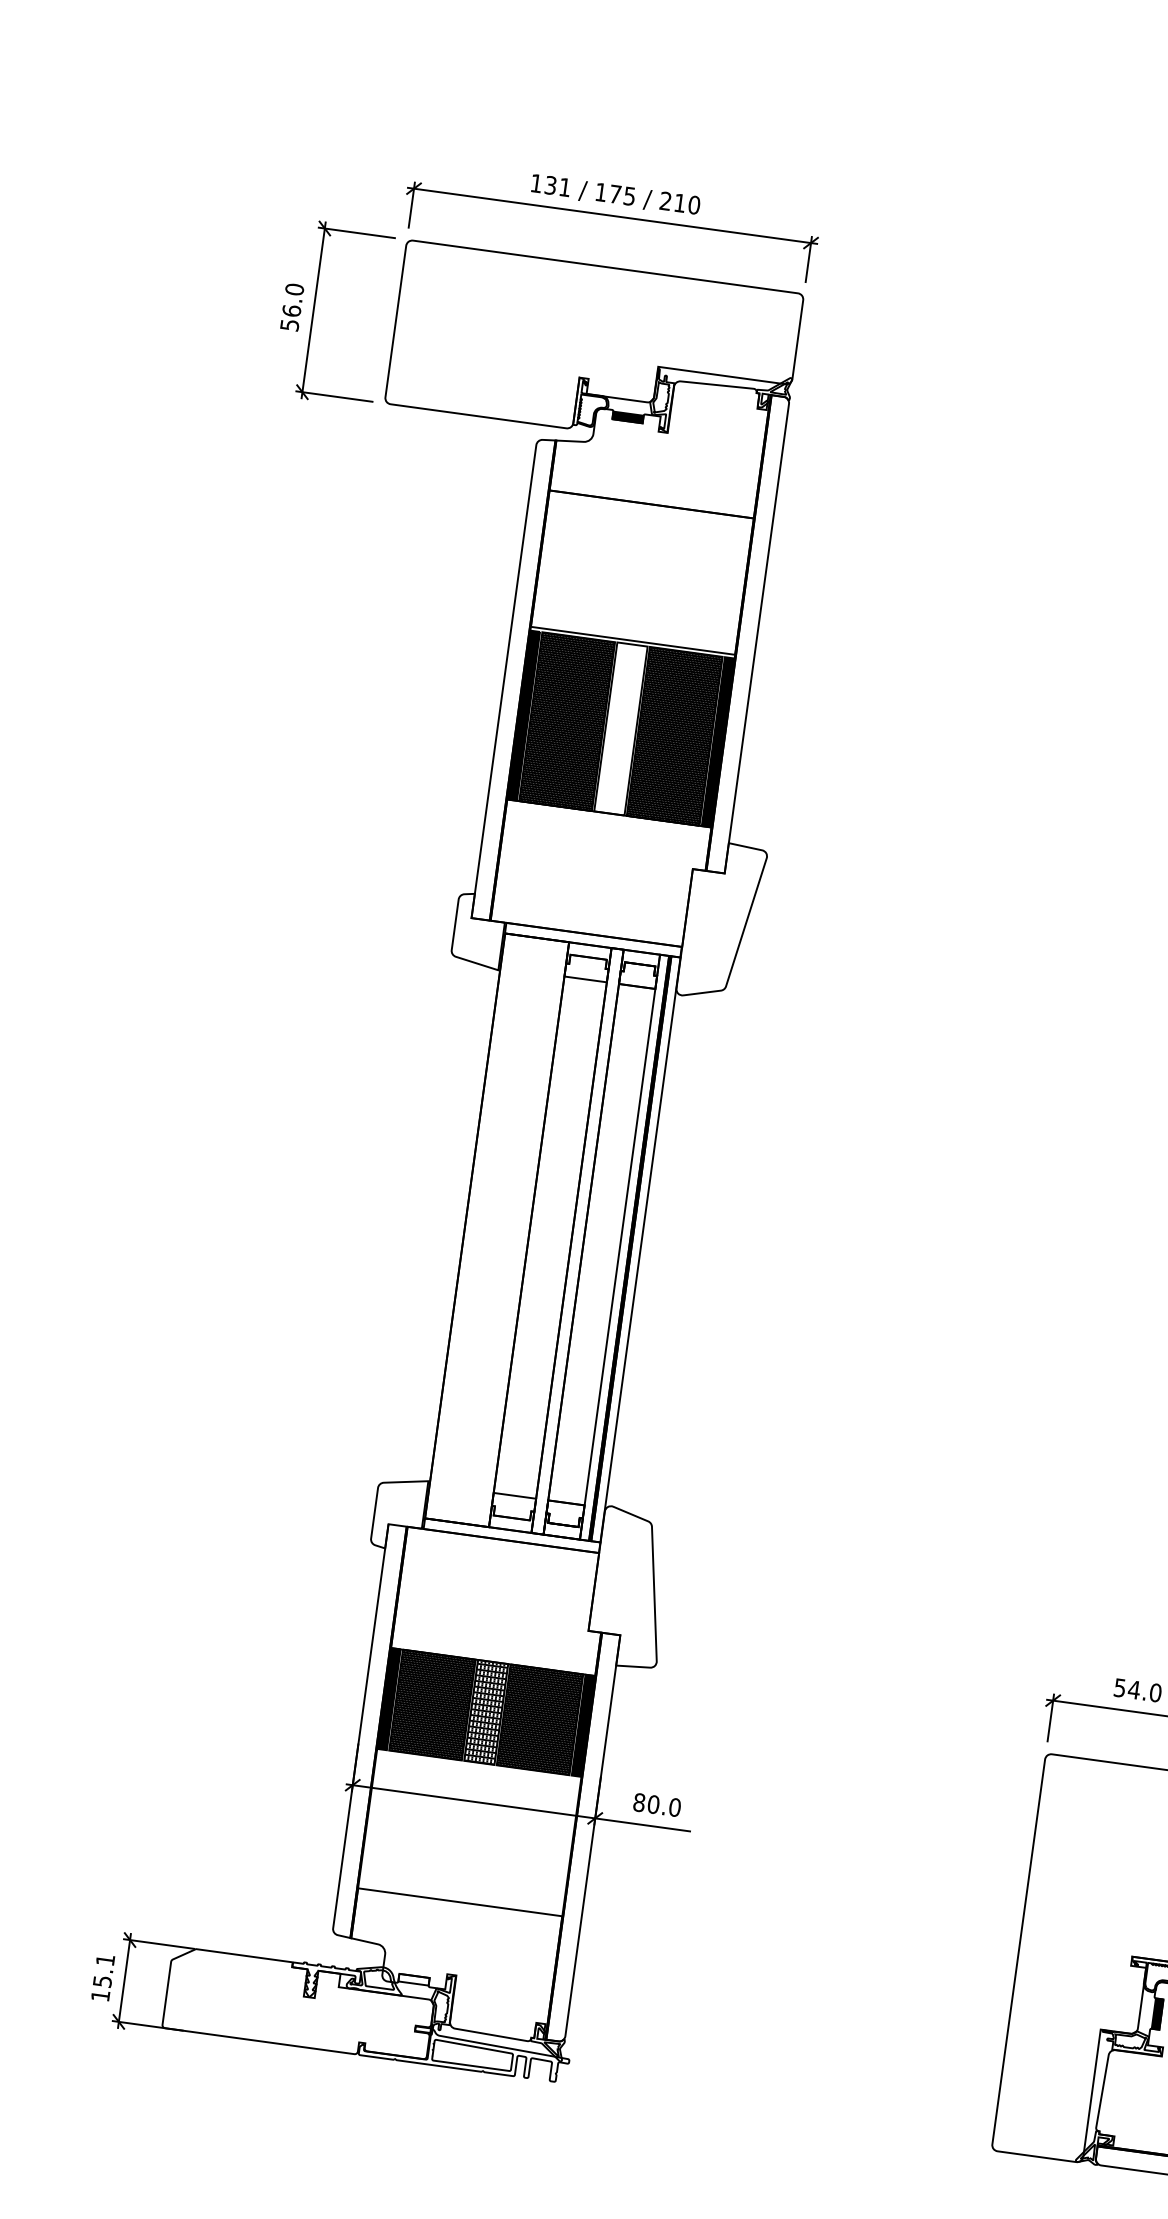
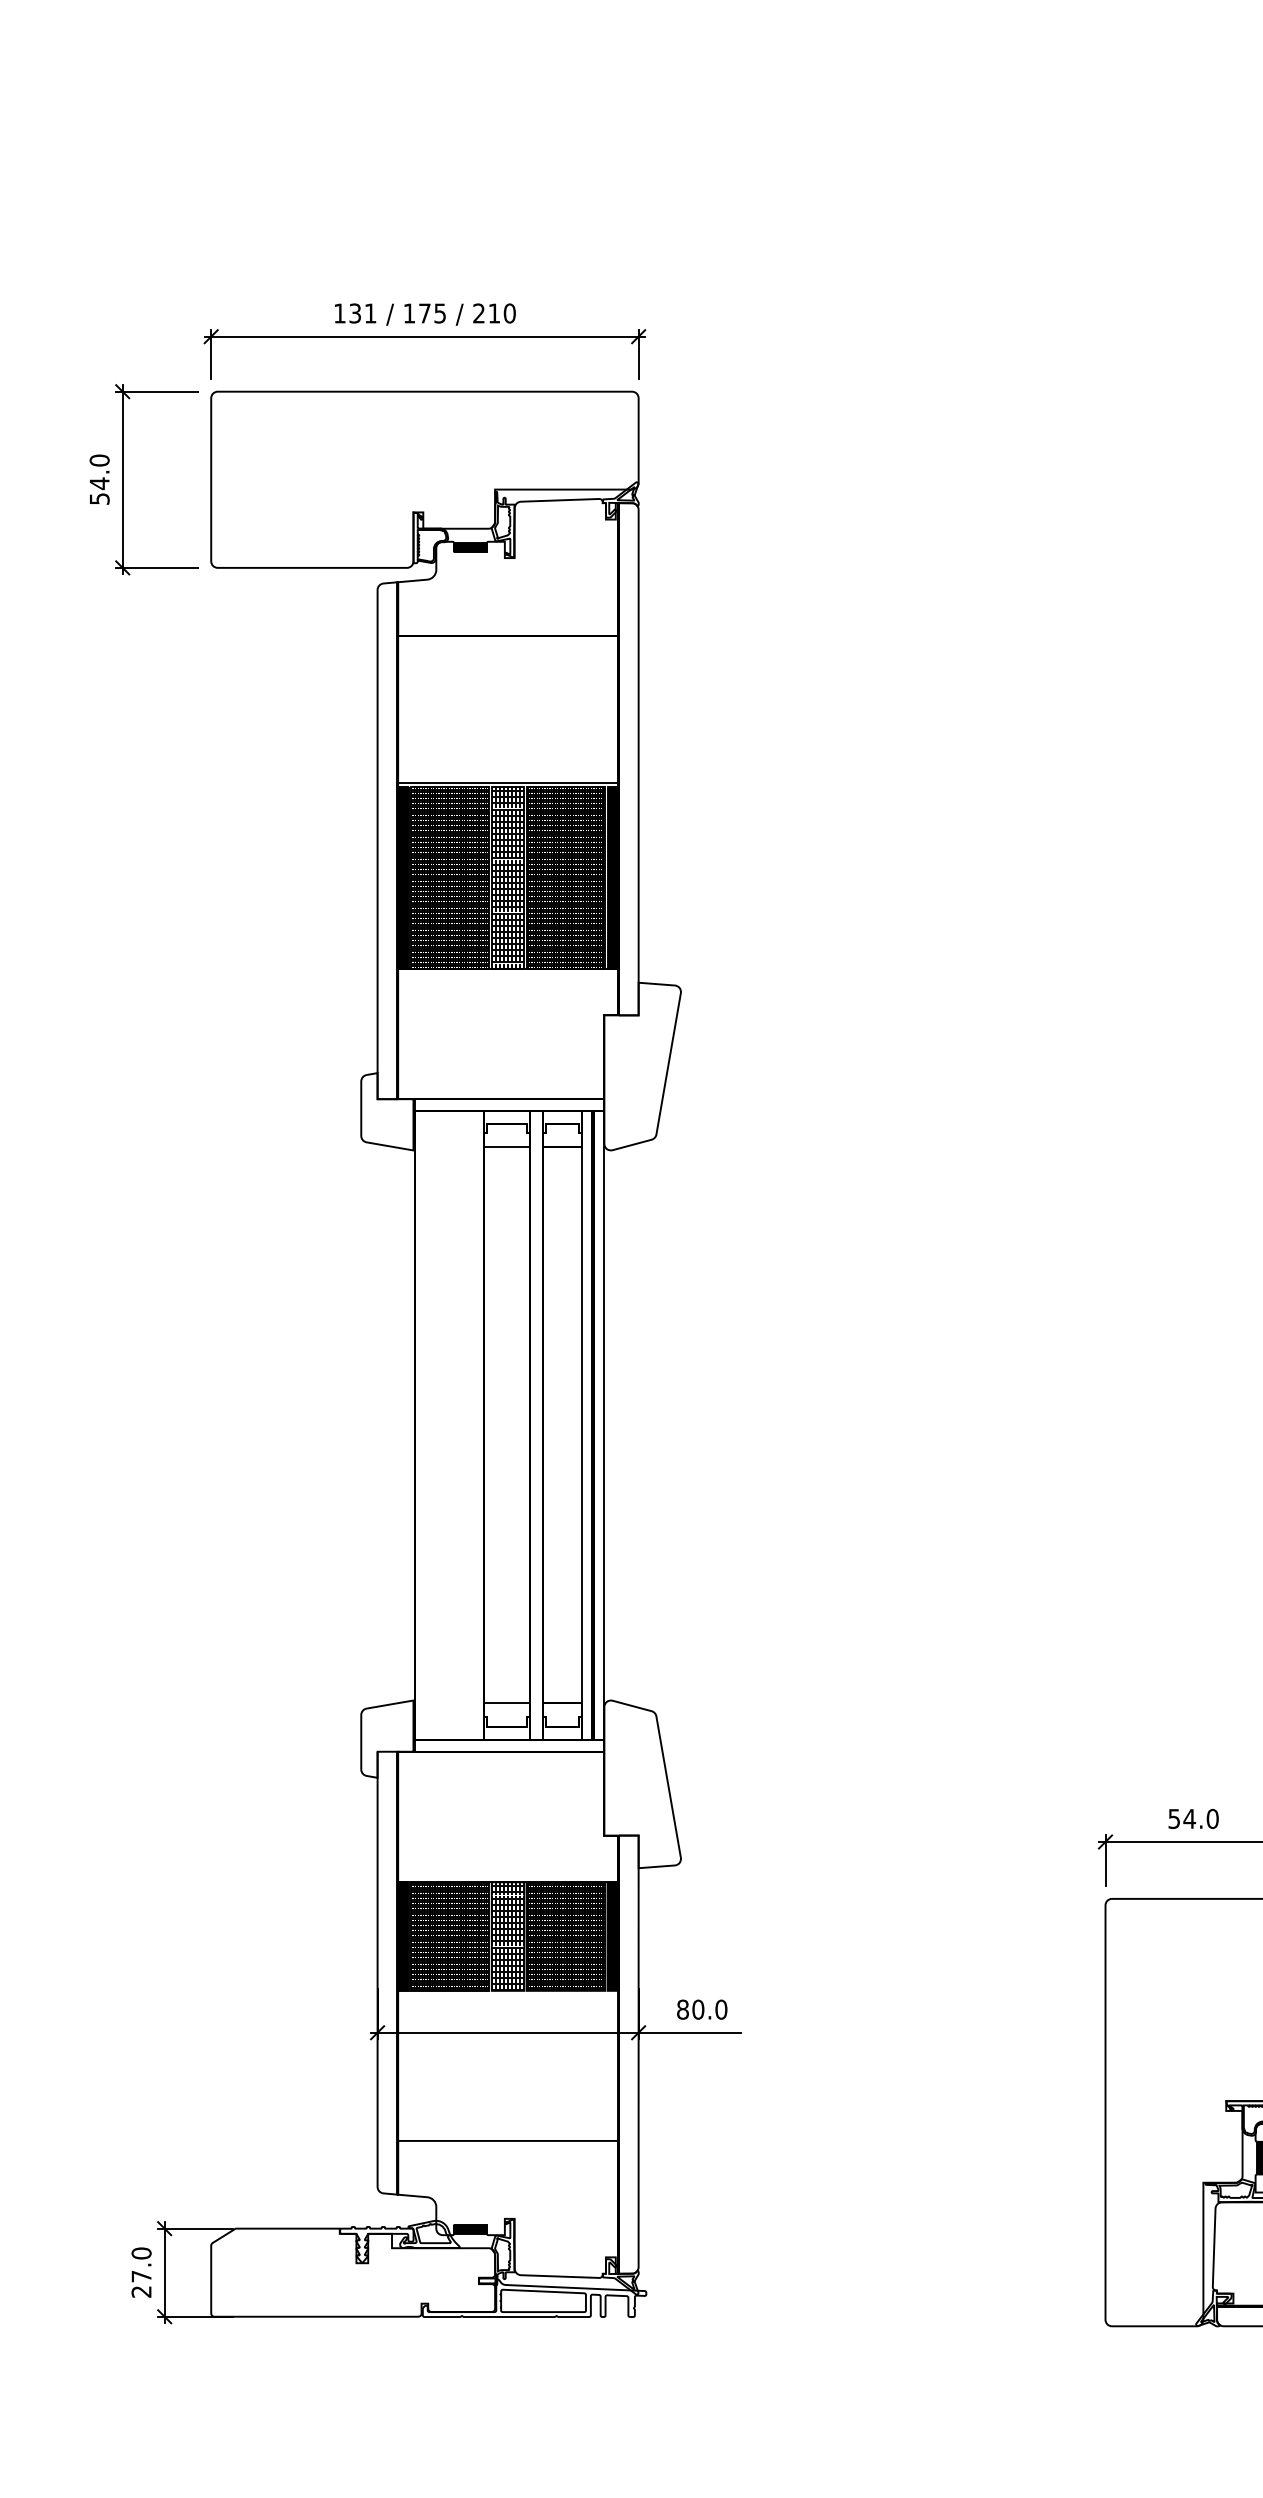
text: (291, 310) -> (99, 483), 56.0 -> 54.0
hatch: (620, 728) -> (507, 877), added
text: (102, 1977) -> (141, 2272), 15.1 -> 27.0
fill: (414, 1979) -> (470, 2229), added

